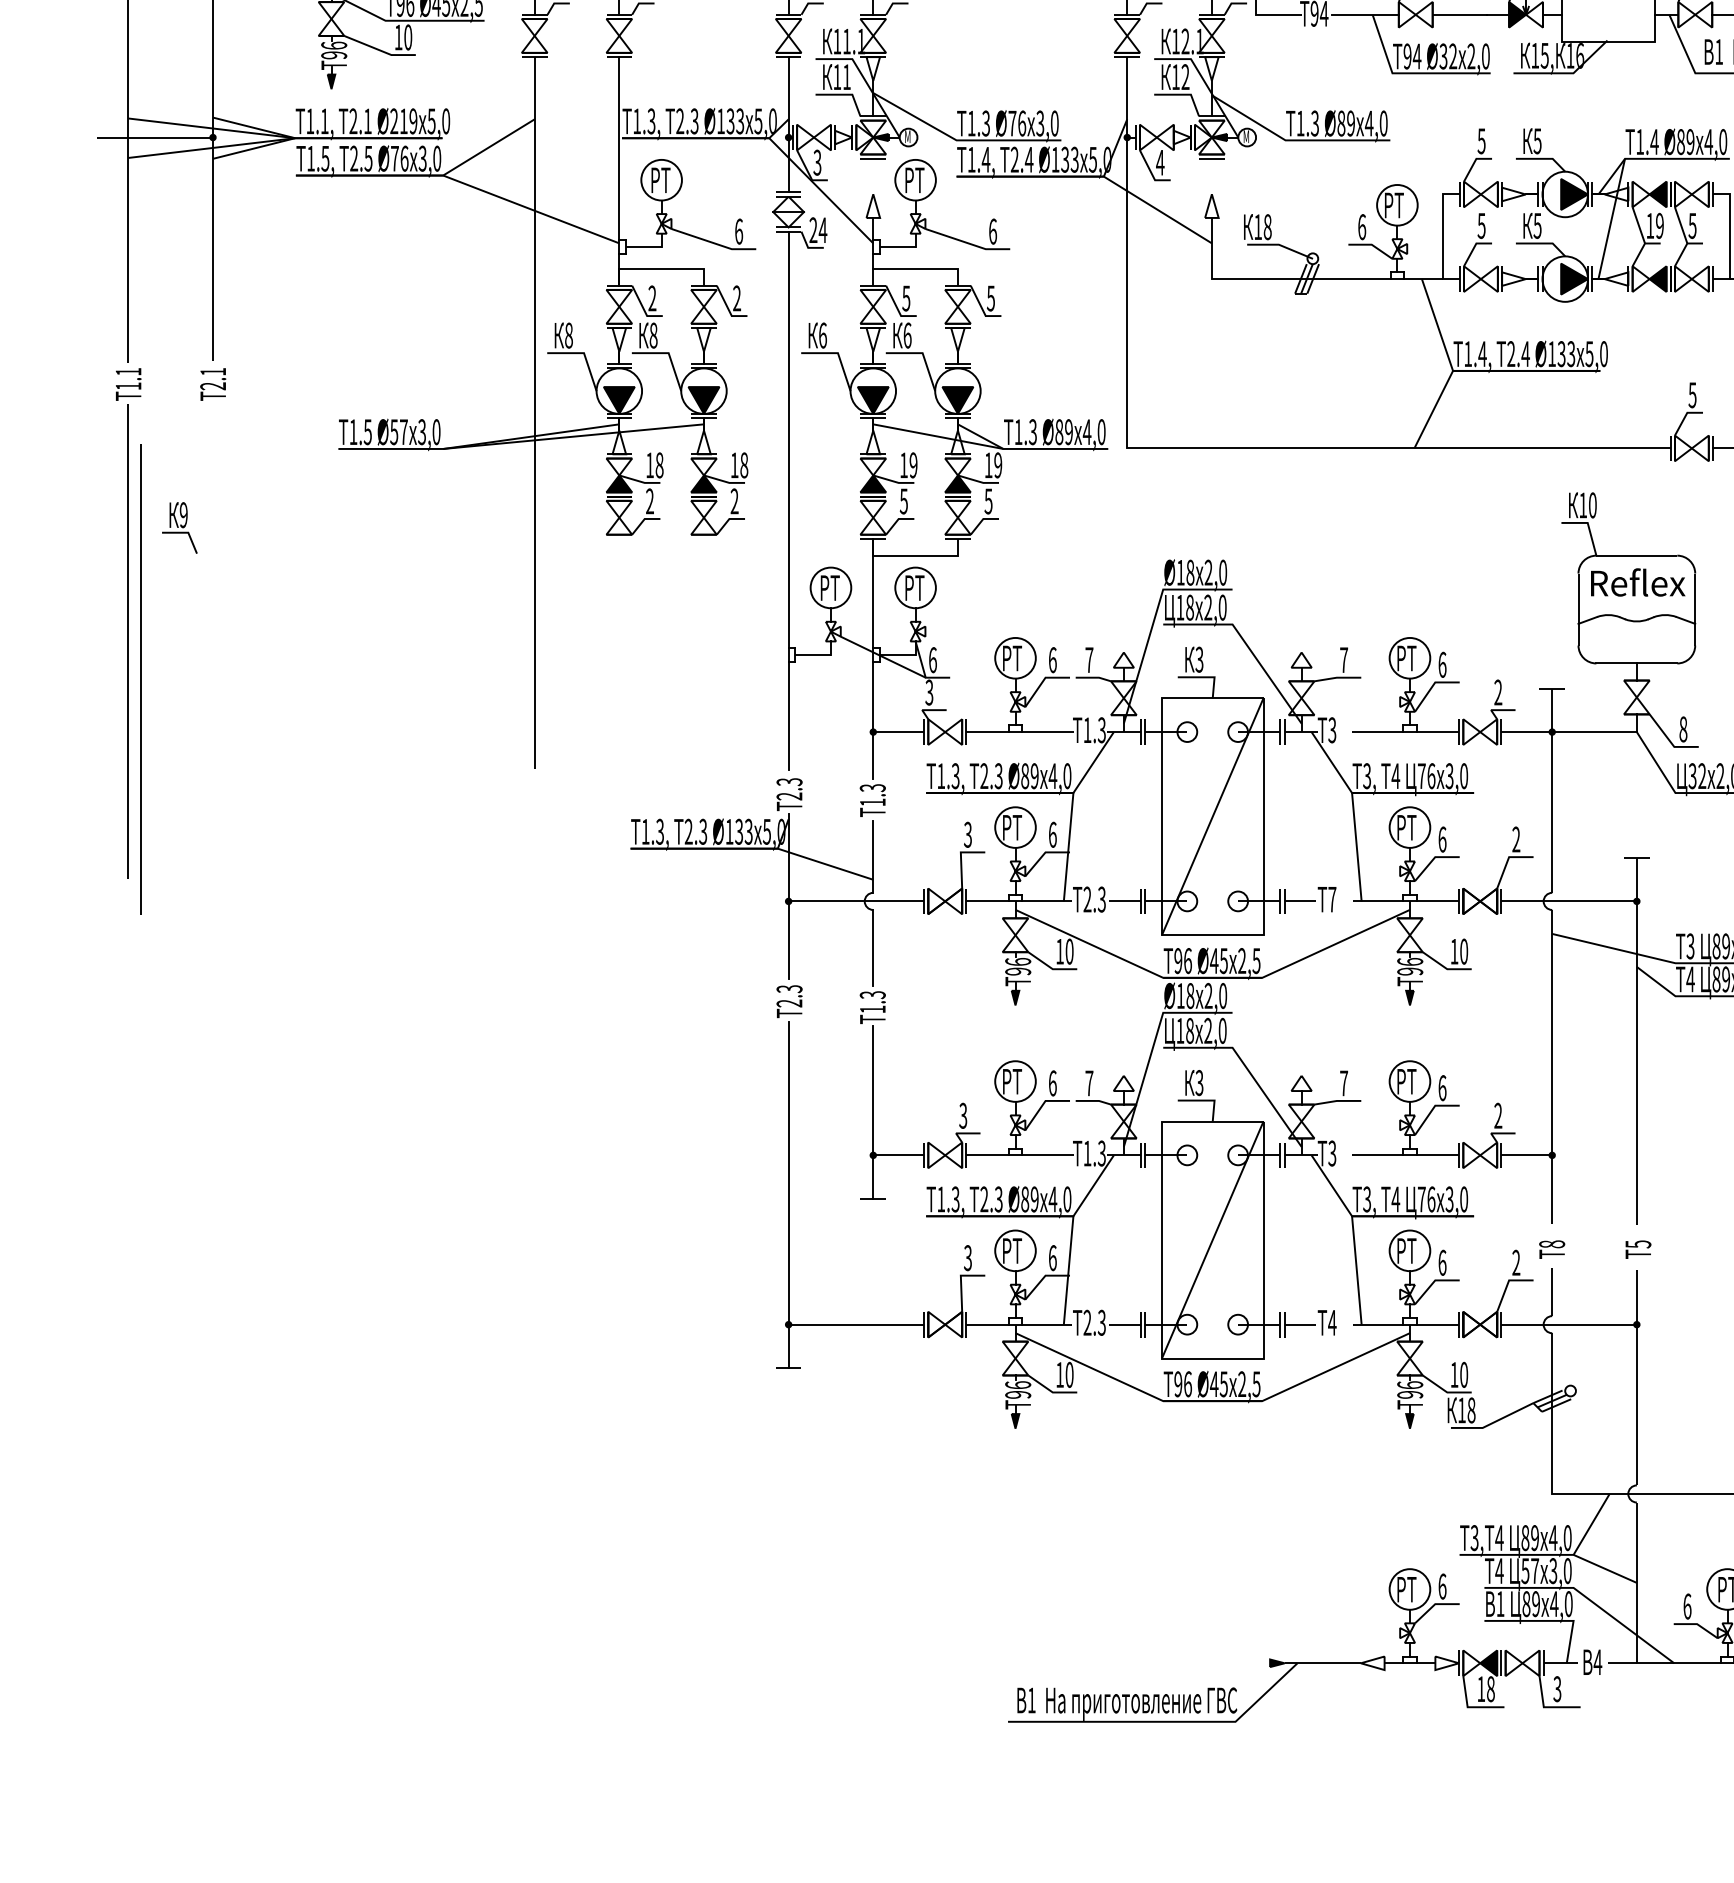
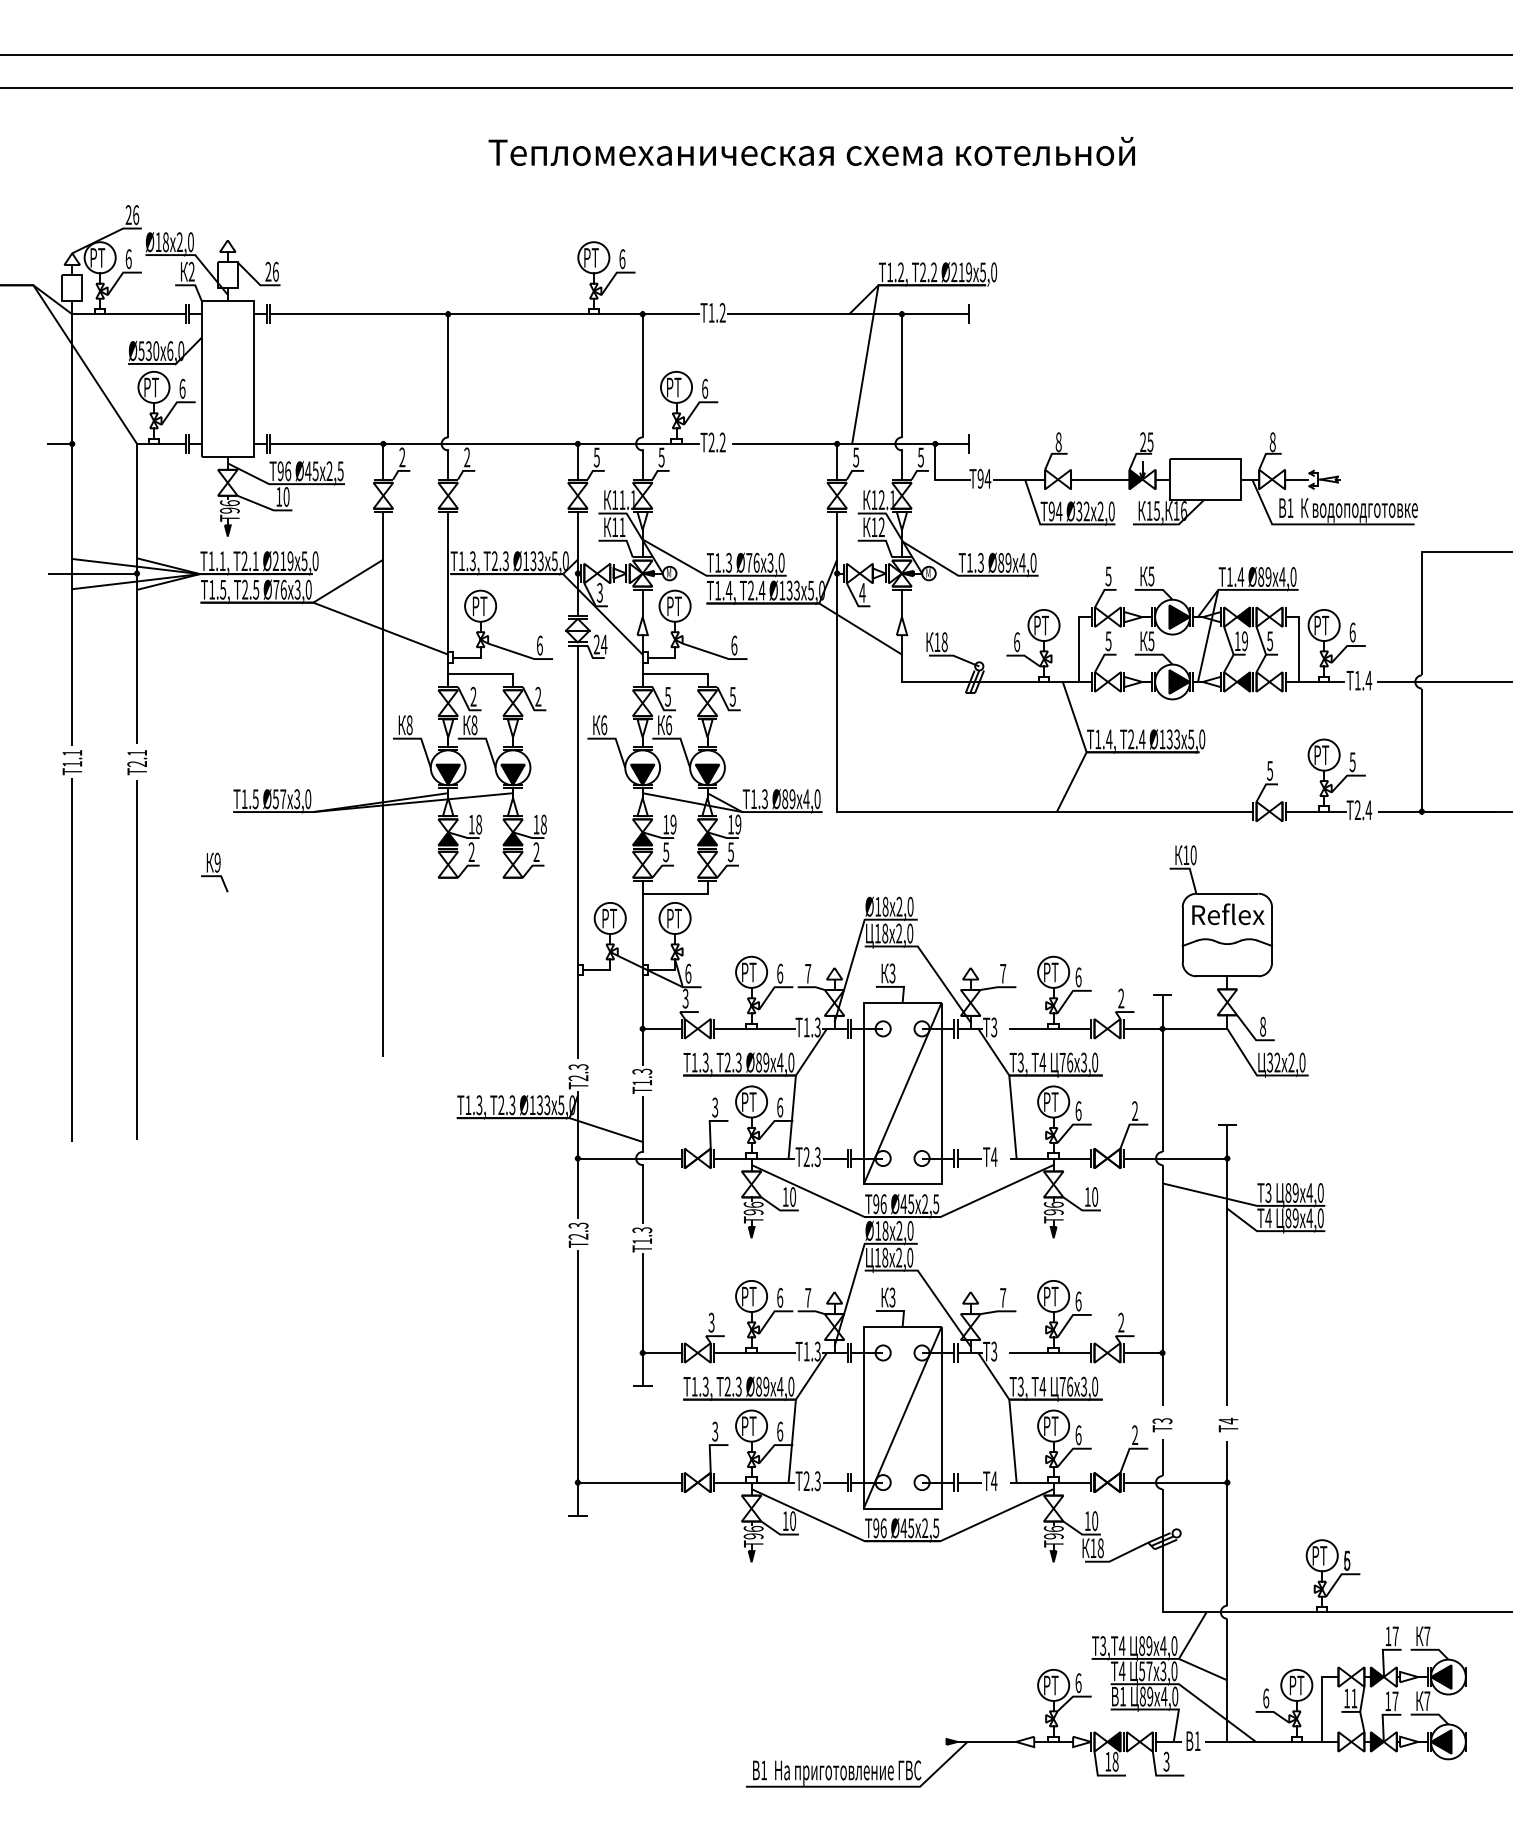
line: (873, 176) -> (642, 603), added
line: (1211, 176) -> (901, 603), added
part: (179, 527) -> (214, 872), moved
line: (140, 679) -> (136, 959), moved
text: (1331, 898) -> (993, 1156), 7 -> 4
text: (1638, 1243) -> (1228, 1420), 5 -> 4
text: (1552, 1244) -> (1162, 1421), 8 -> 3
text: (1597, 1661) -> (1197, 1740), 4 -> 1

